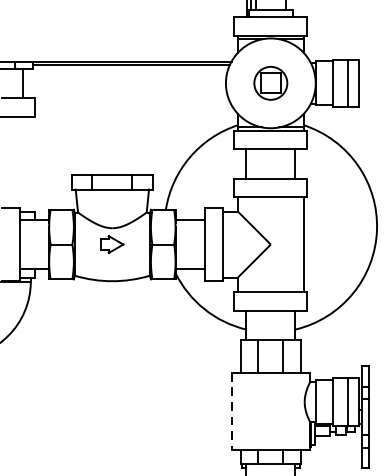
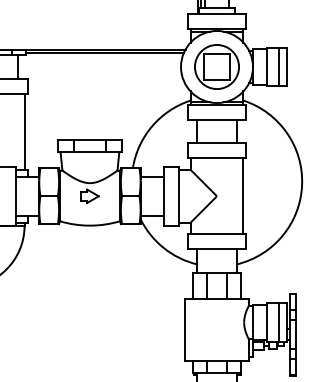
part: (270, 82) -> (216, 66), size x1.67
line: (30, 163) -> (24, 131), added
line: (231, 410) -> (185, 329), dashed -> solid

